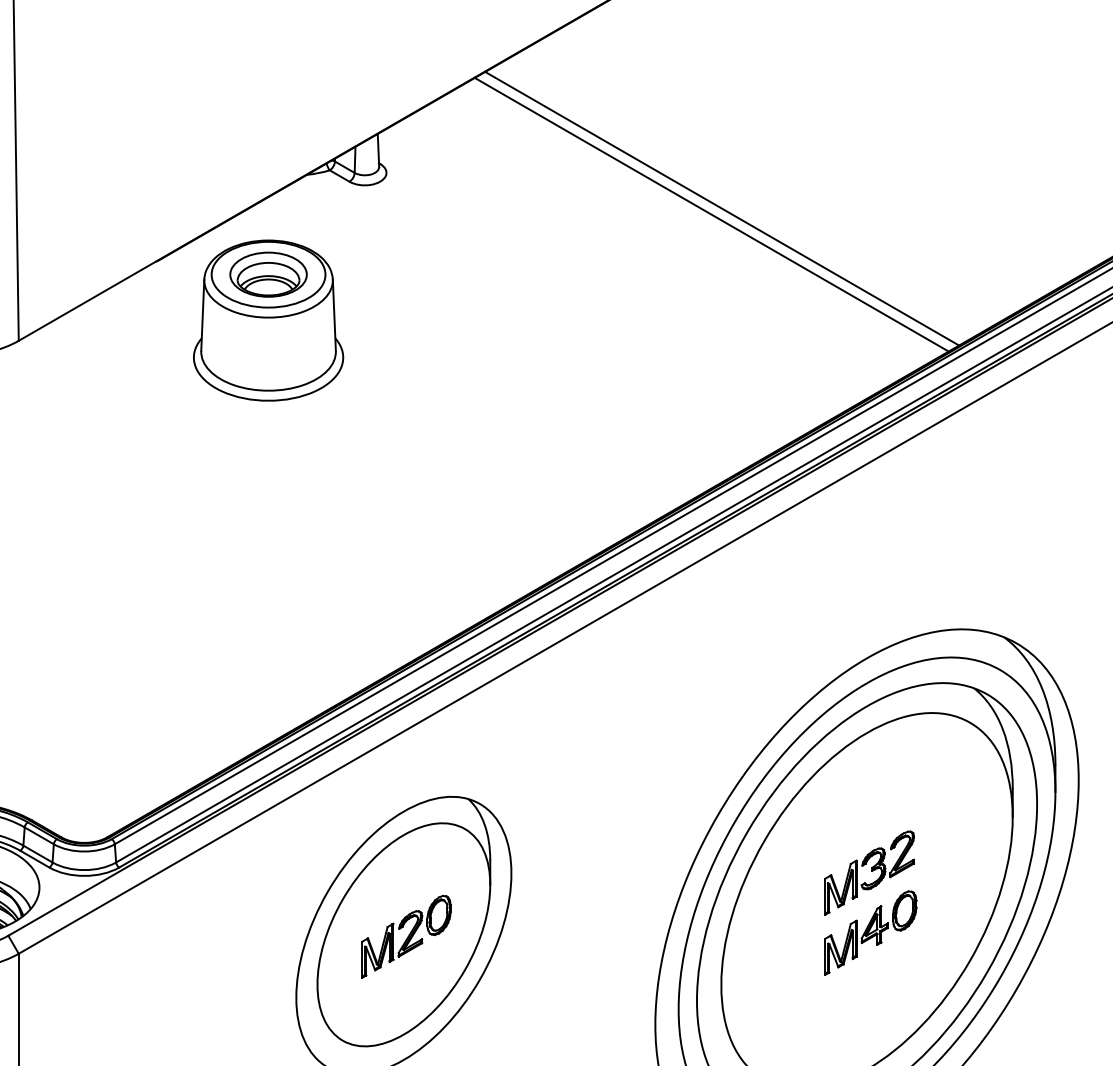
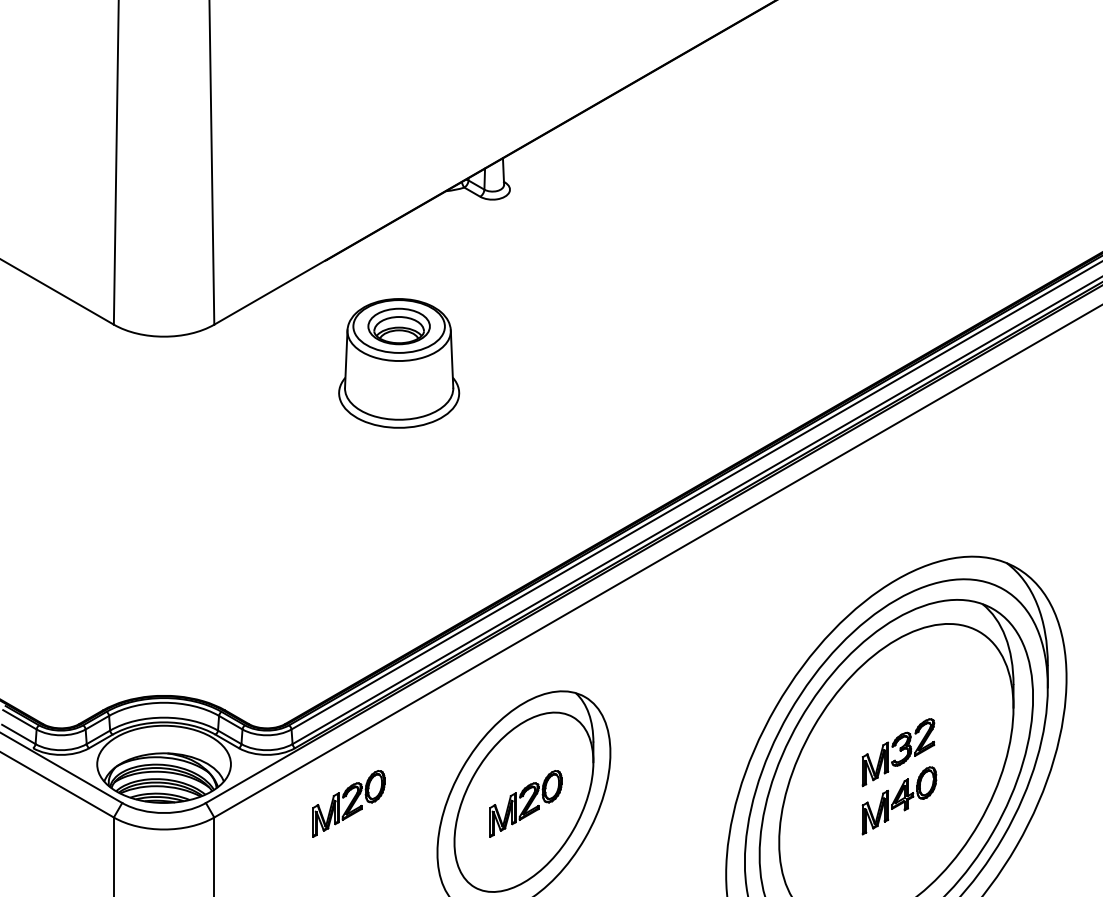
line: (721, 208) -> (779, 218), removed
line: (711, 214) -> (771, 223), removed
part: (268, 320) -> (399, 363), moved
part: (185, 936) -> (348, 803), added

